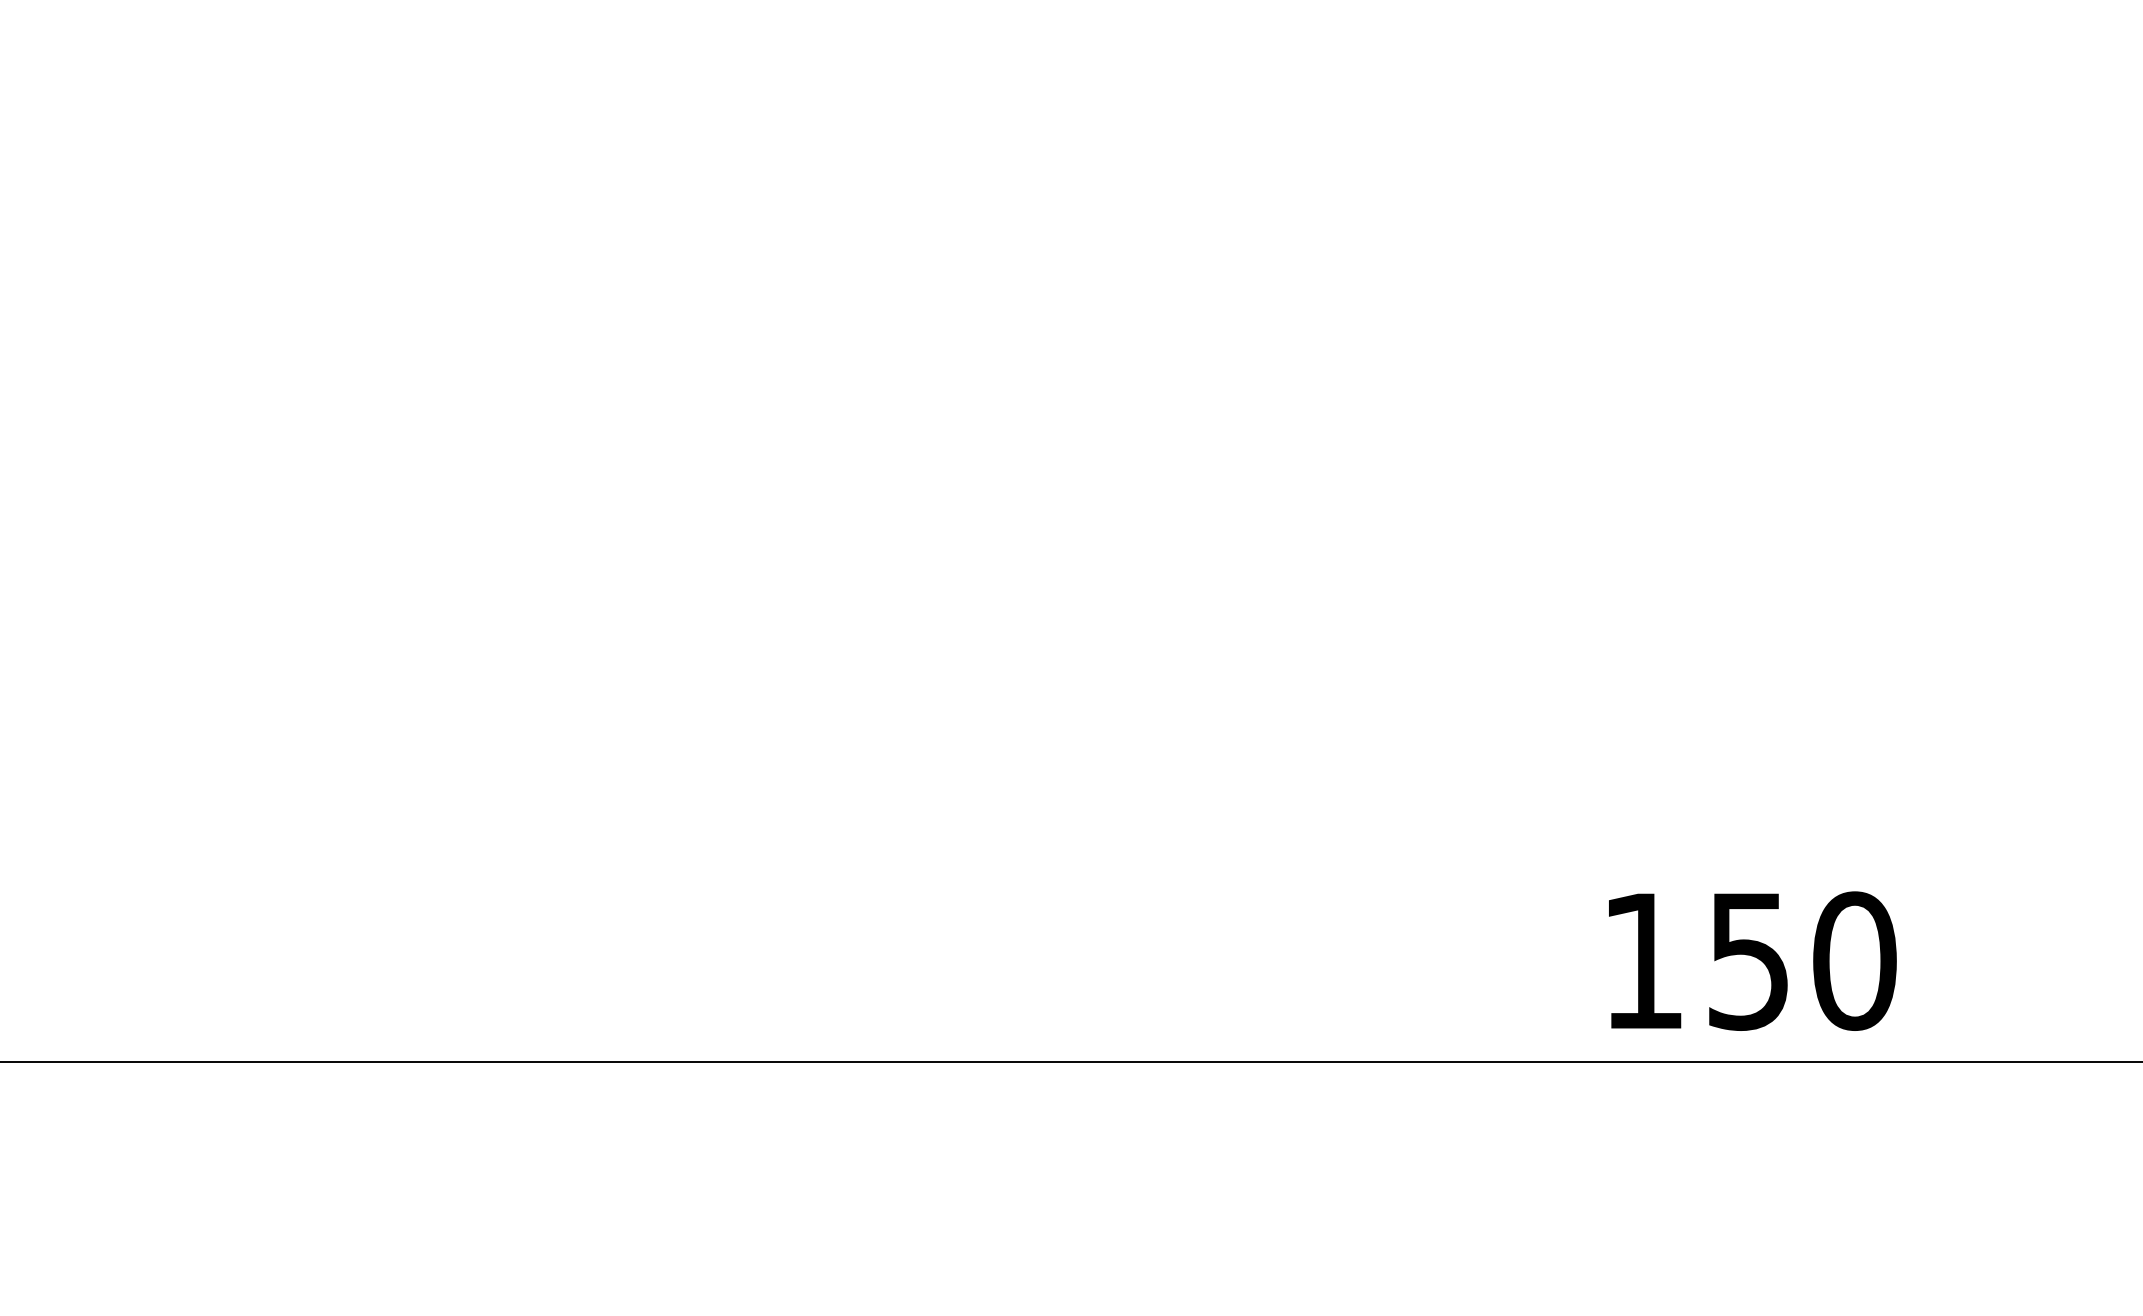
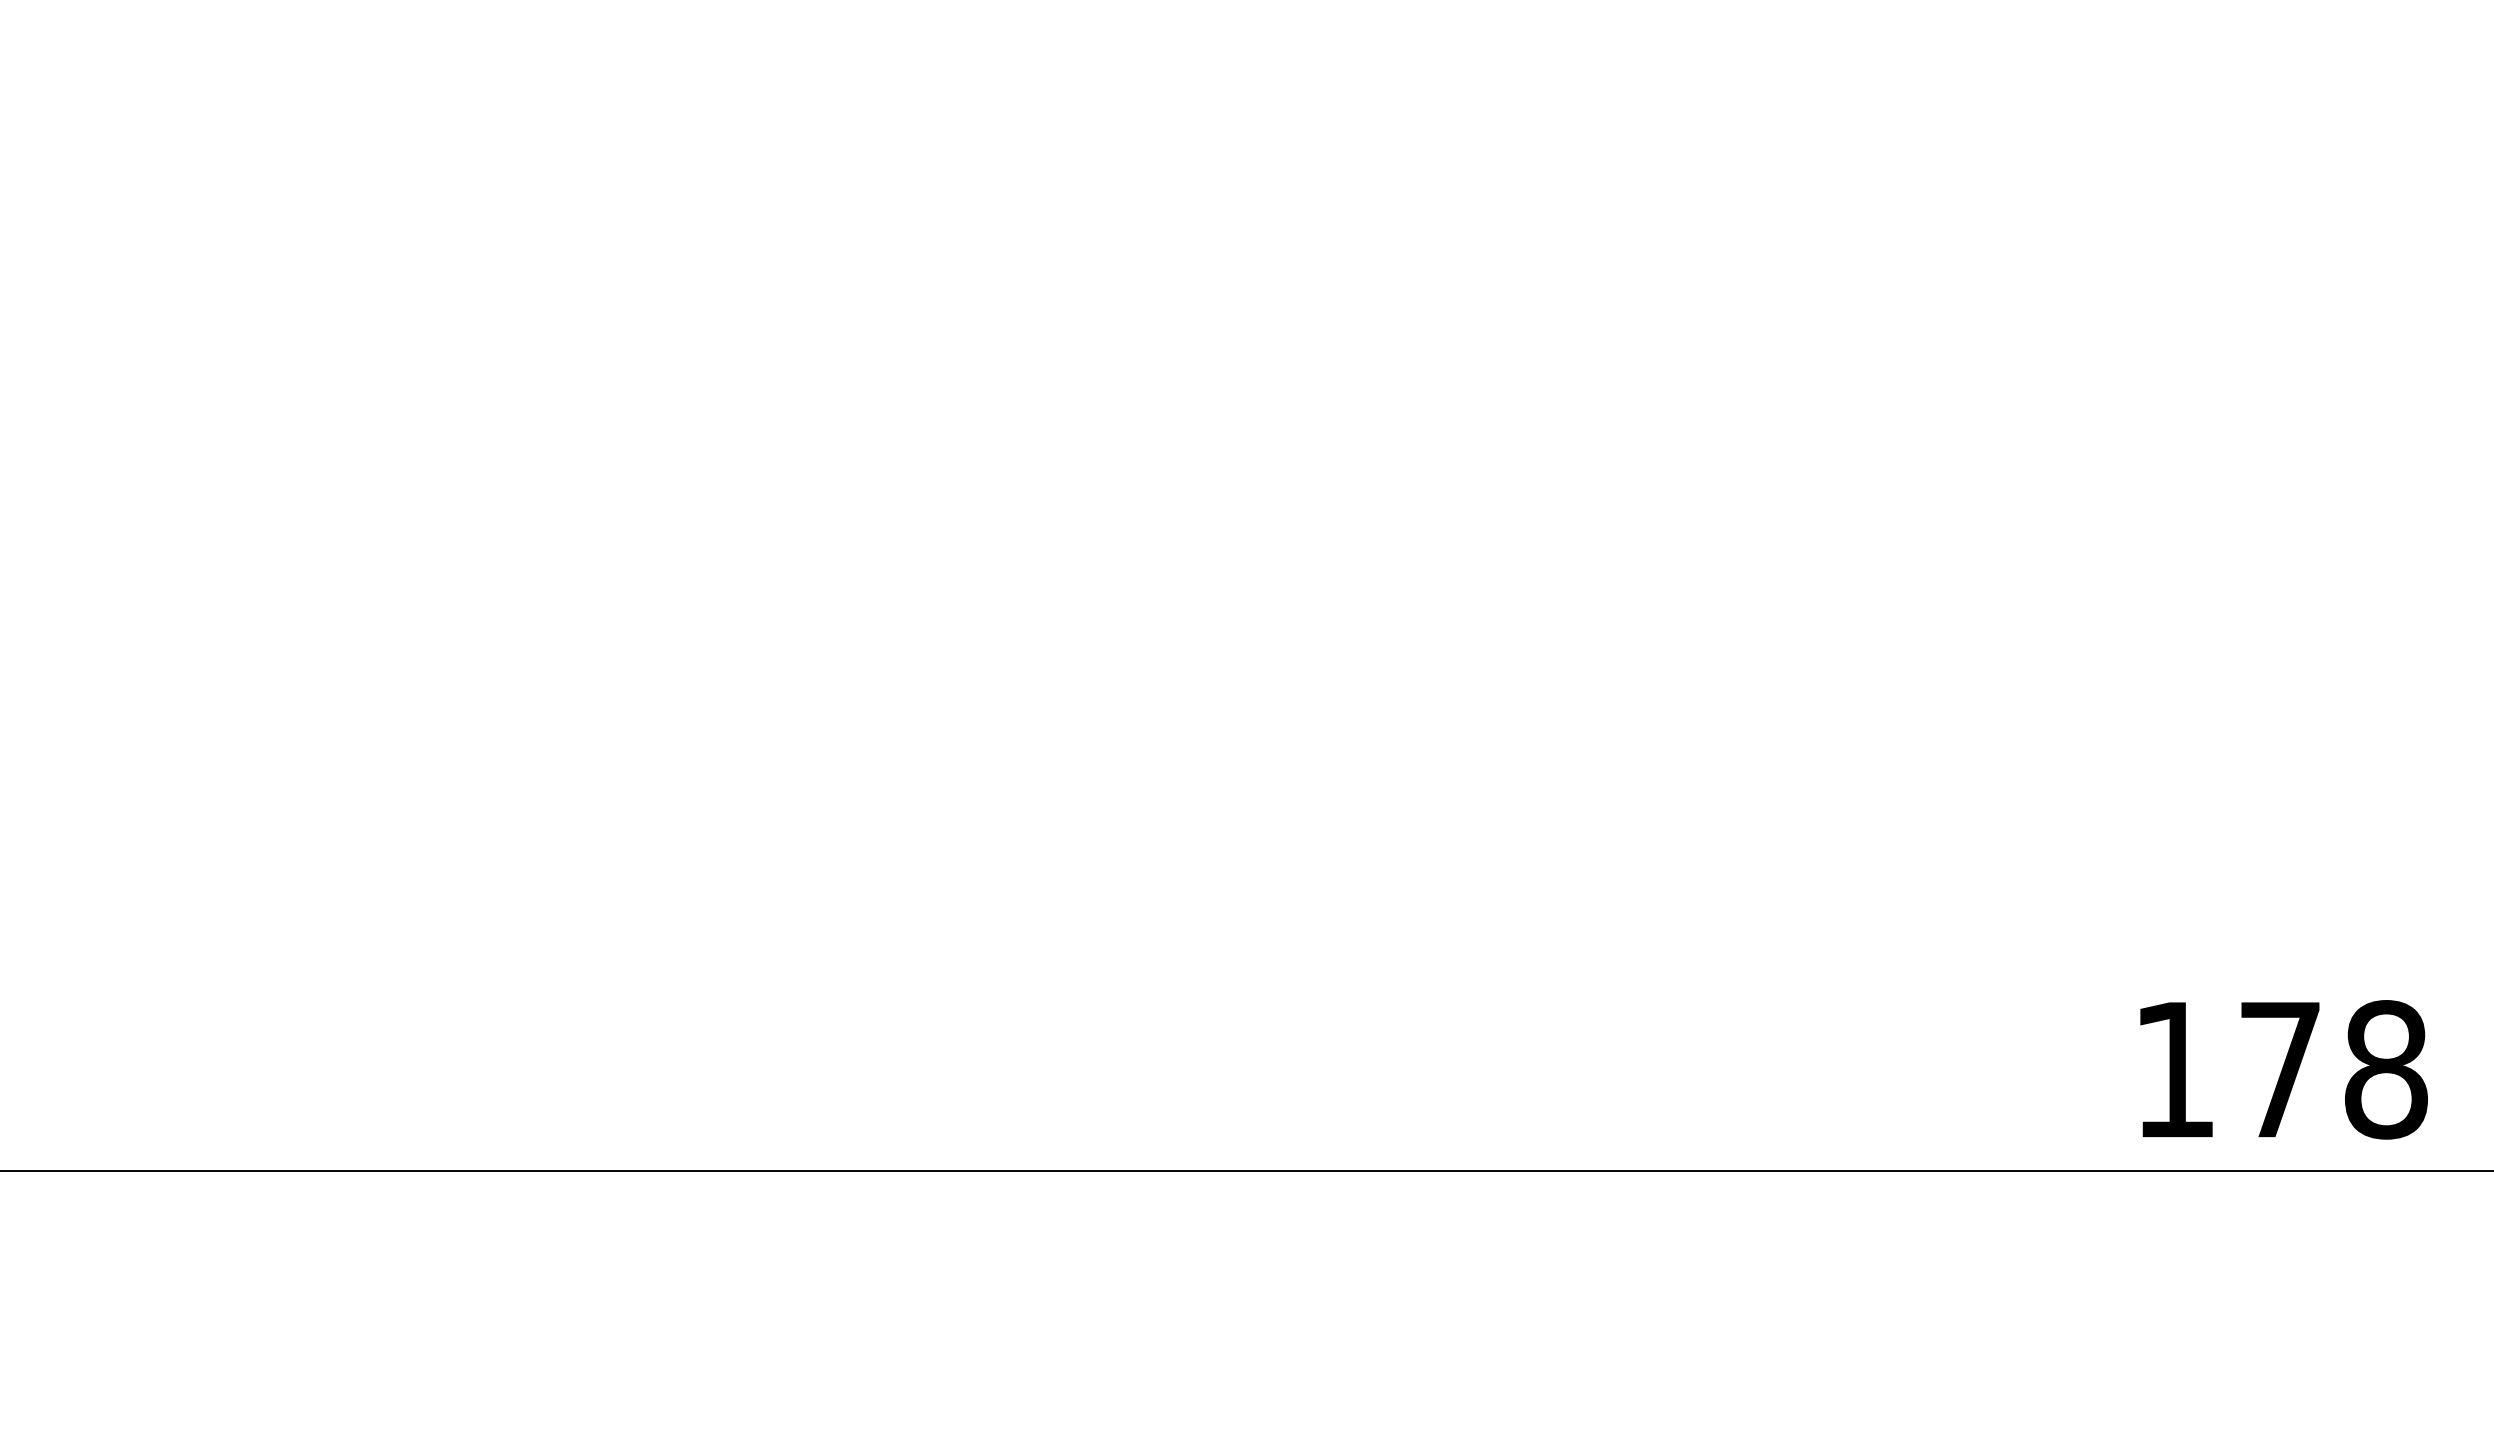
text: (1803, 960) -> (2334, 1069), 150 -> 178

